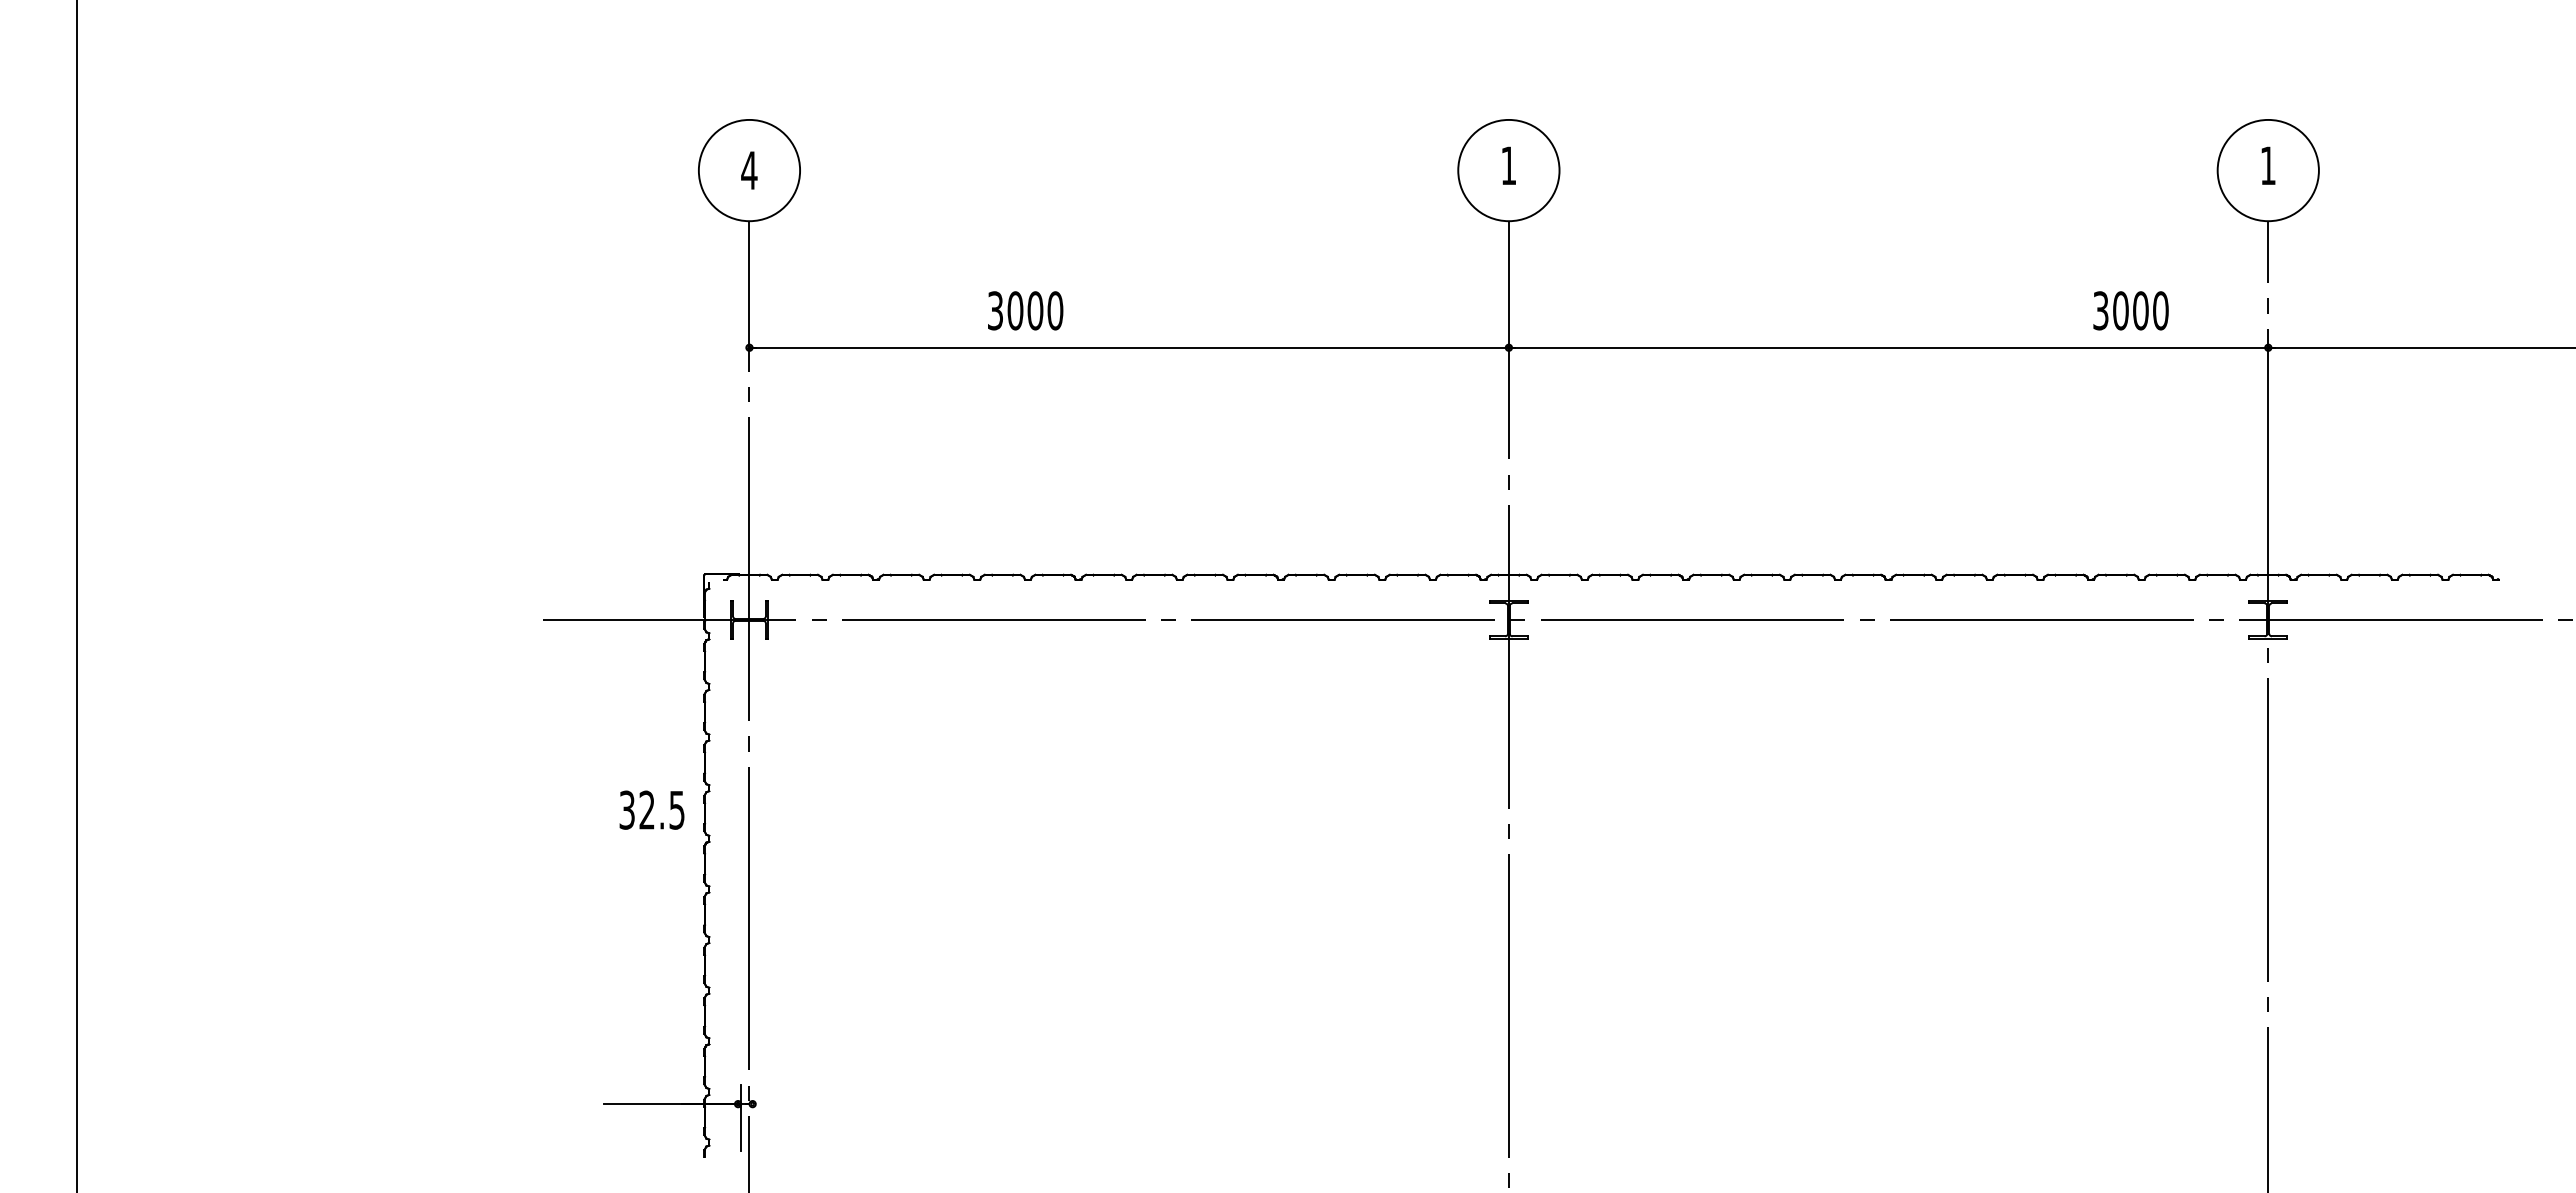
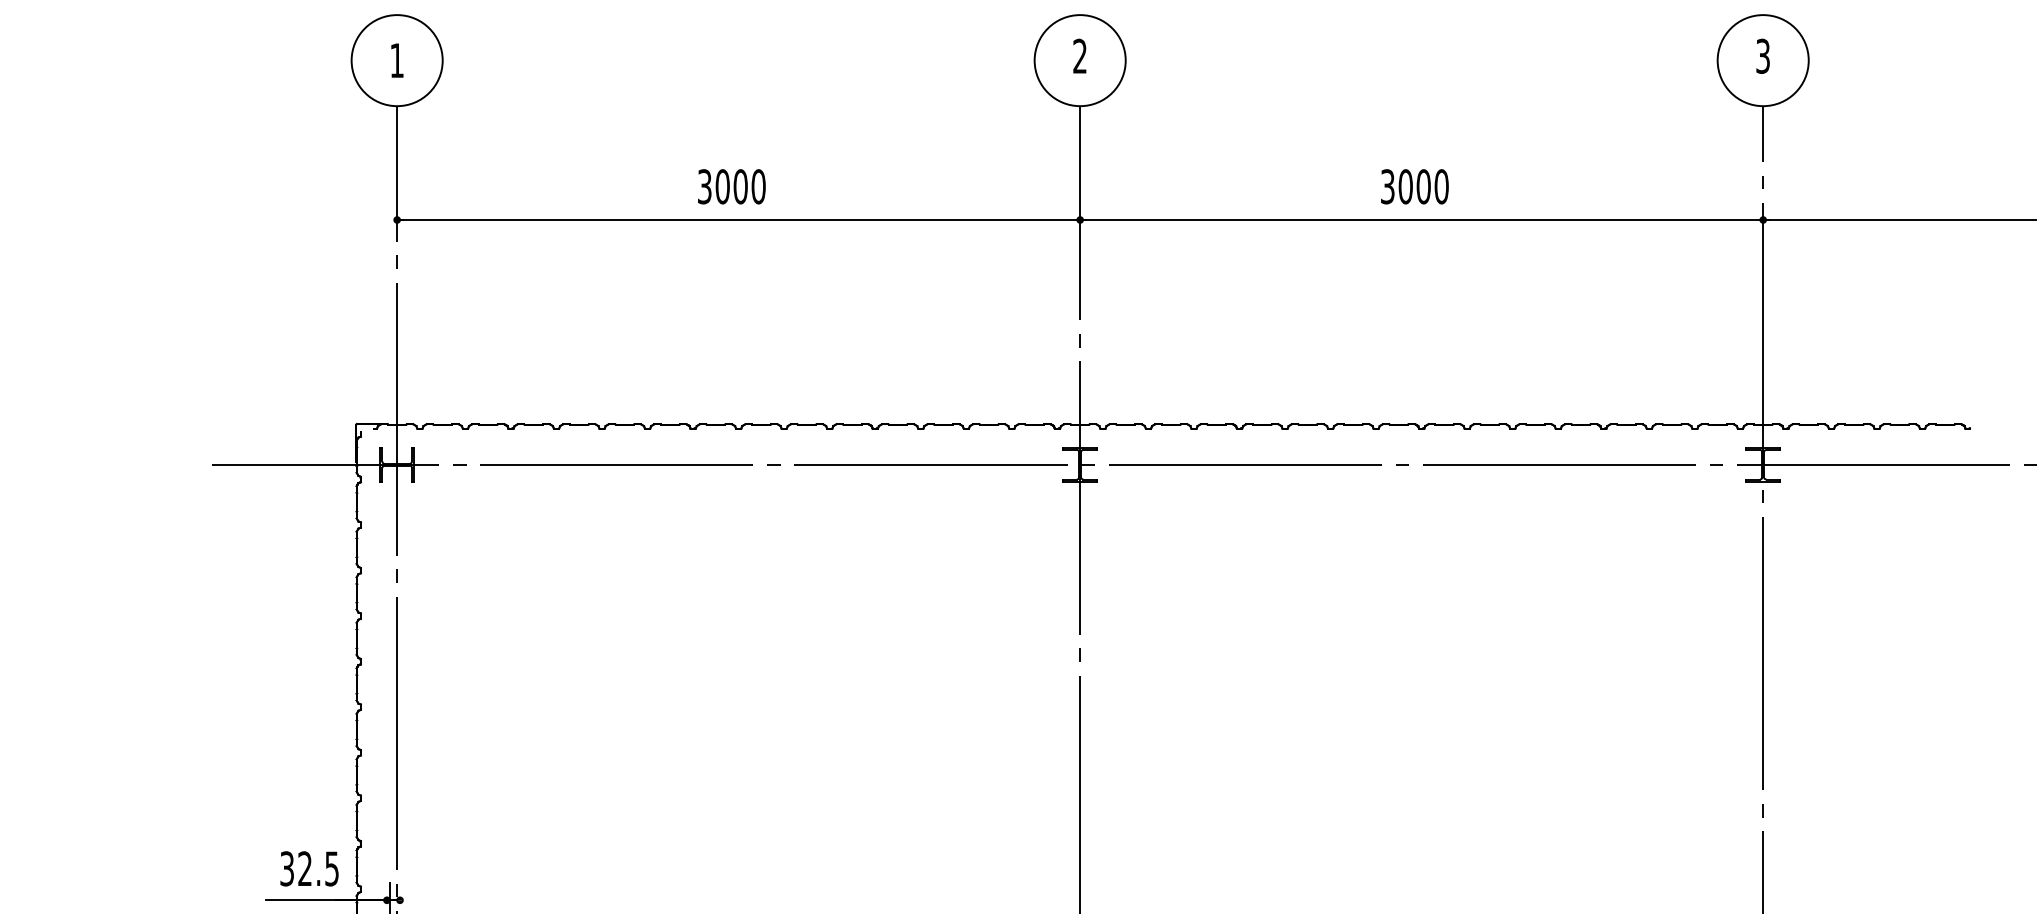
text: (1508, 165) -> (1079, 56), 1 -> 2
text: (2267, 165) -> (1762, 56), 1 -> 3
text: (749, 170) -> (397, 60), 4 -> 1
text: (1025, 310) -> (731, 186), moved
text: (2130, 310) -> (1414, 186), moved
text: (651, 809) -> (309, 868), moved

